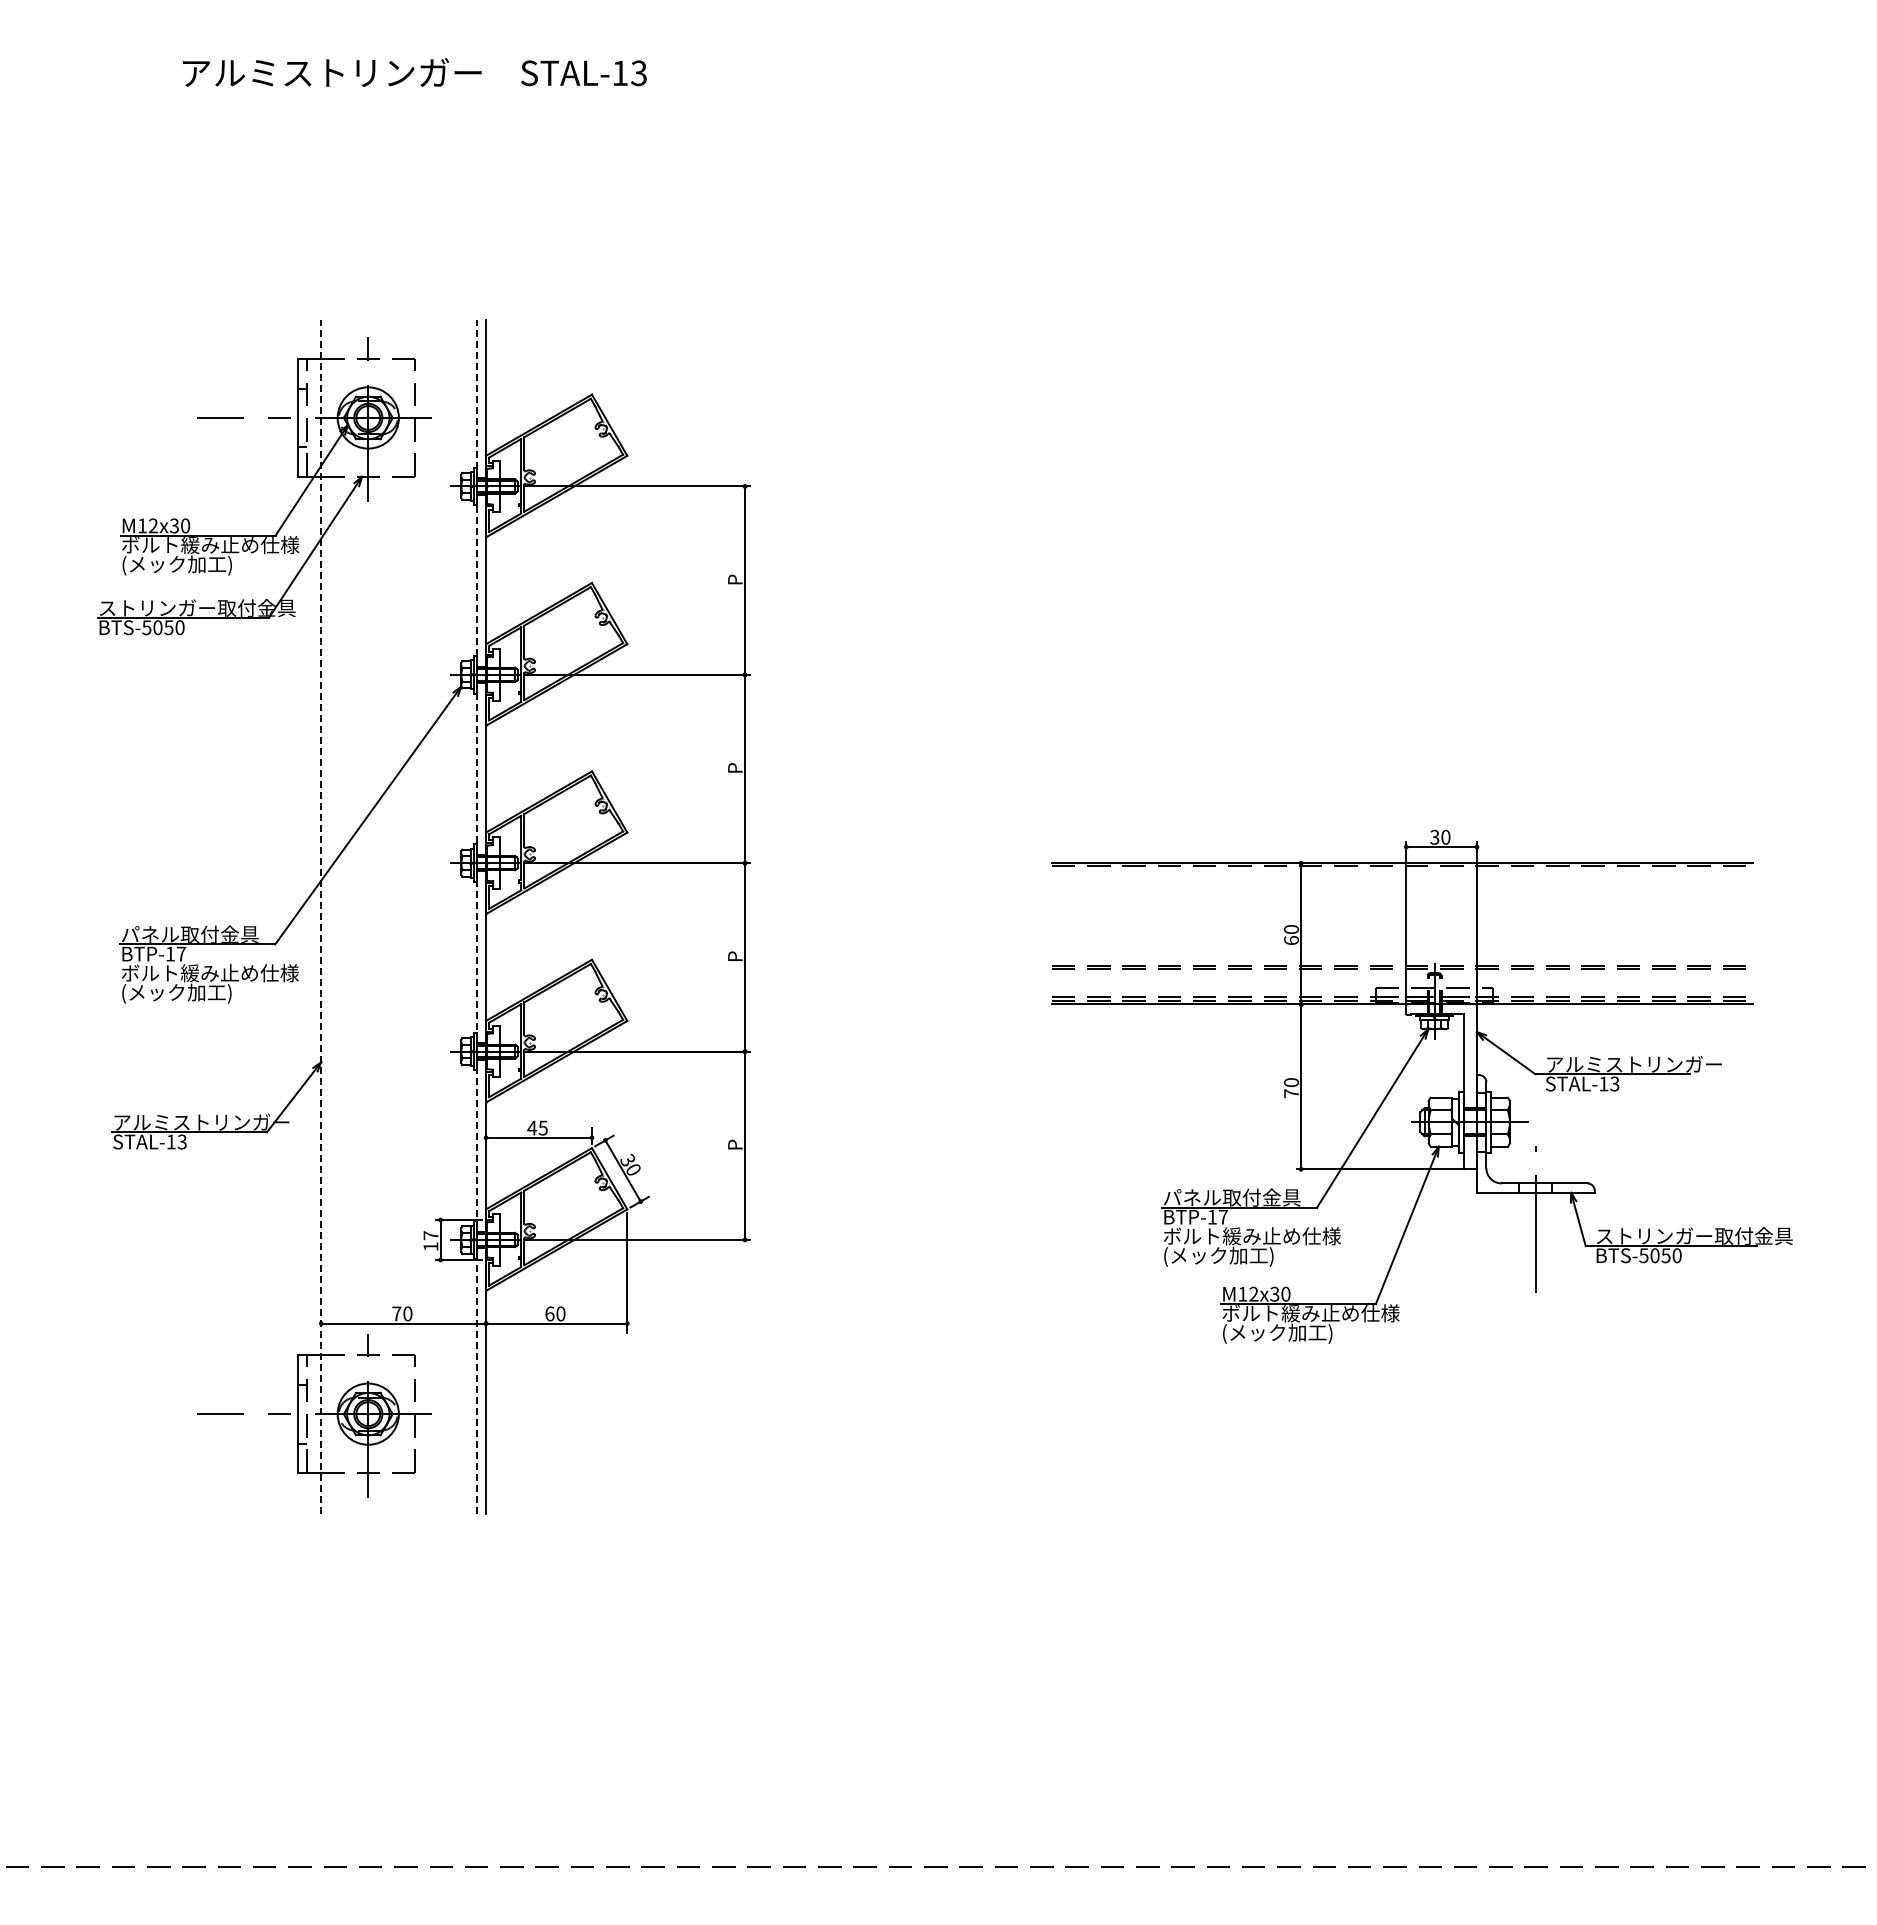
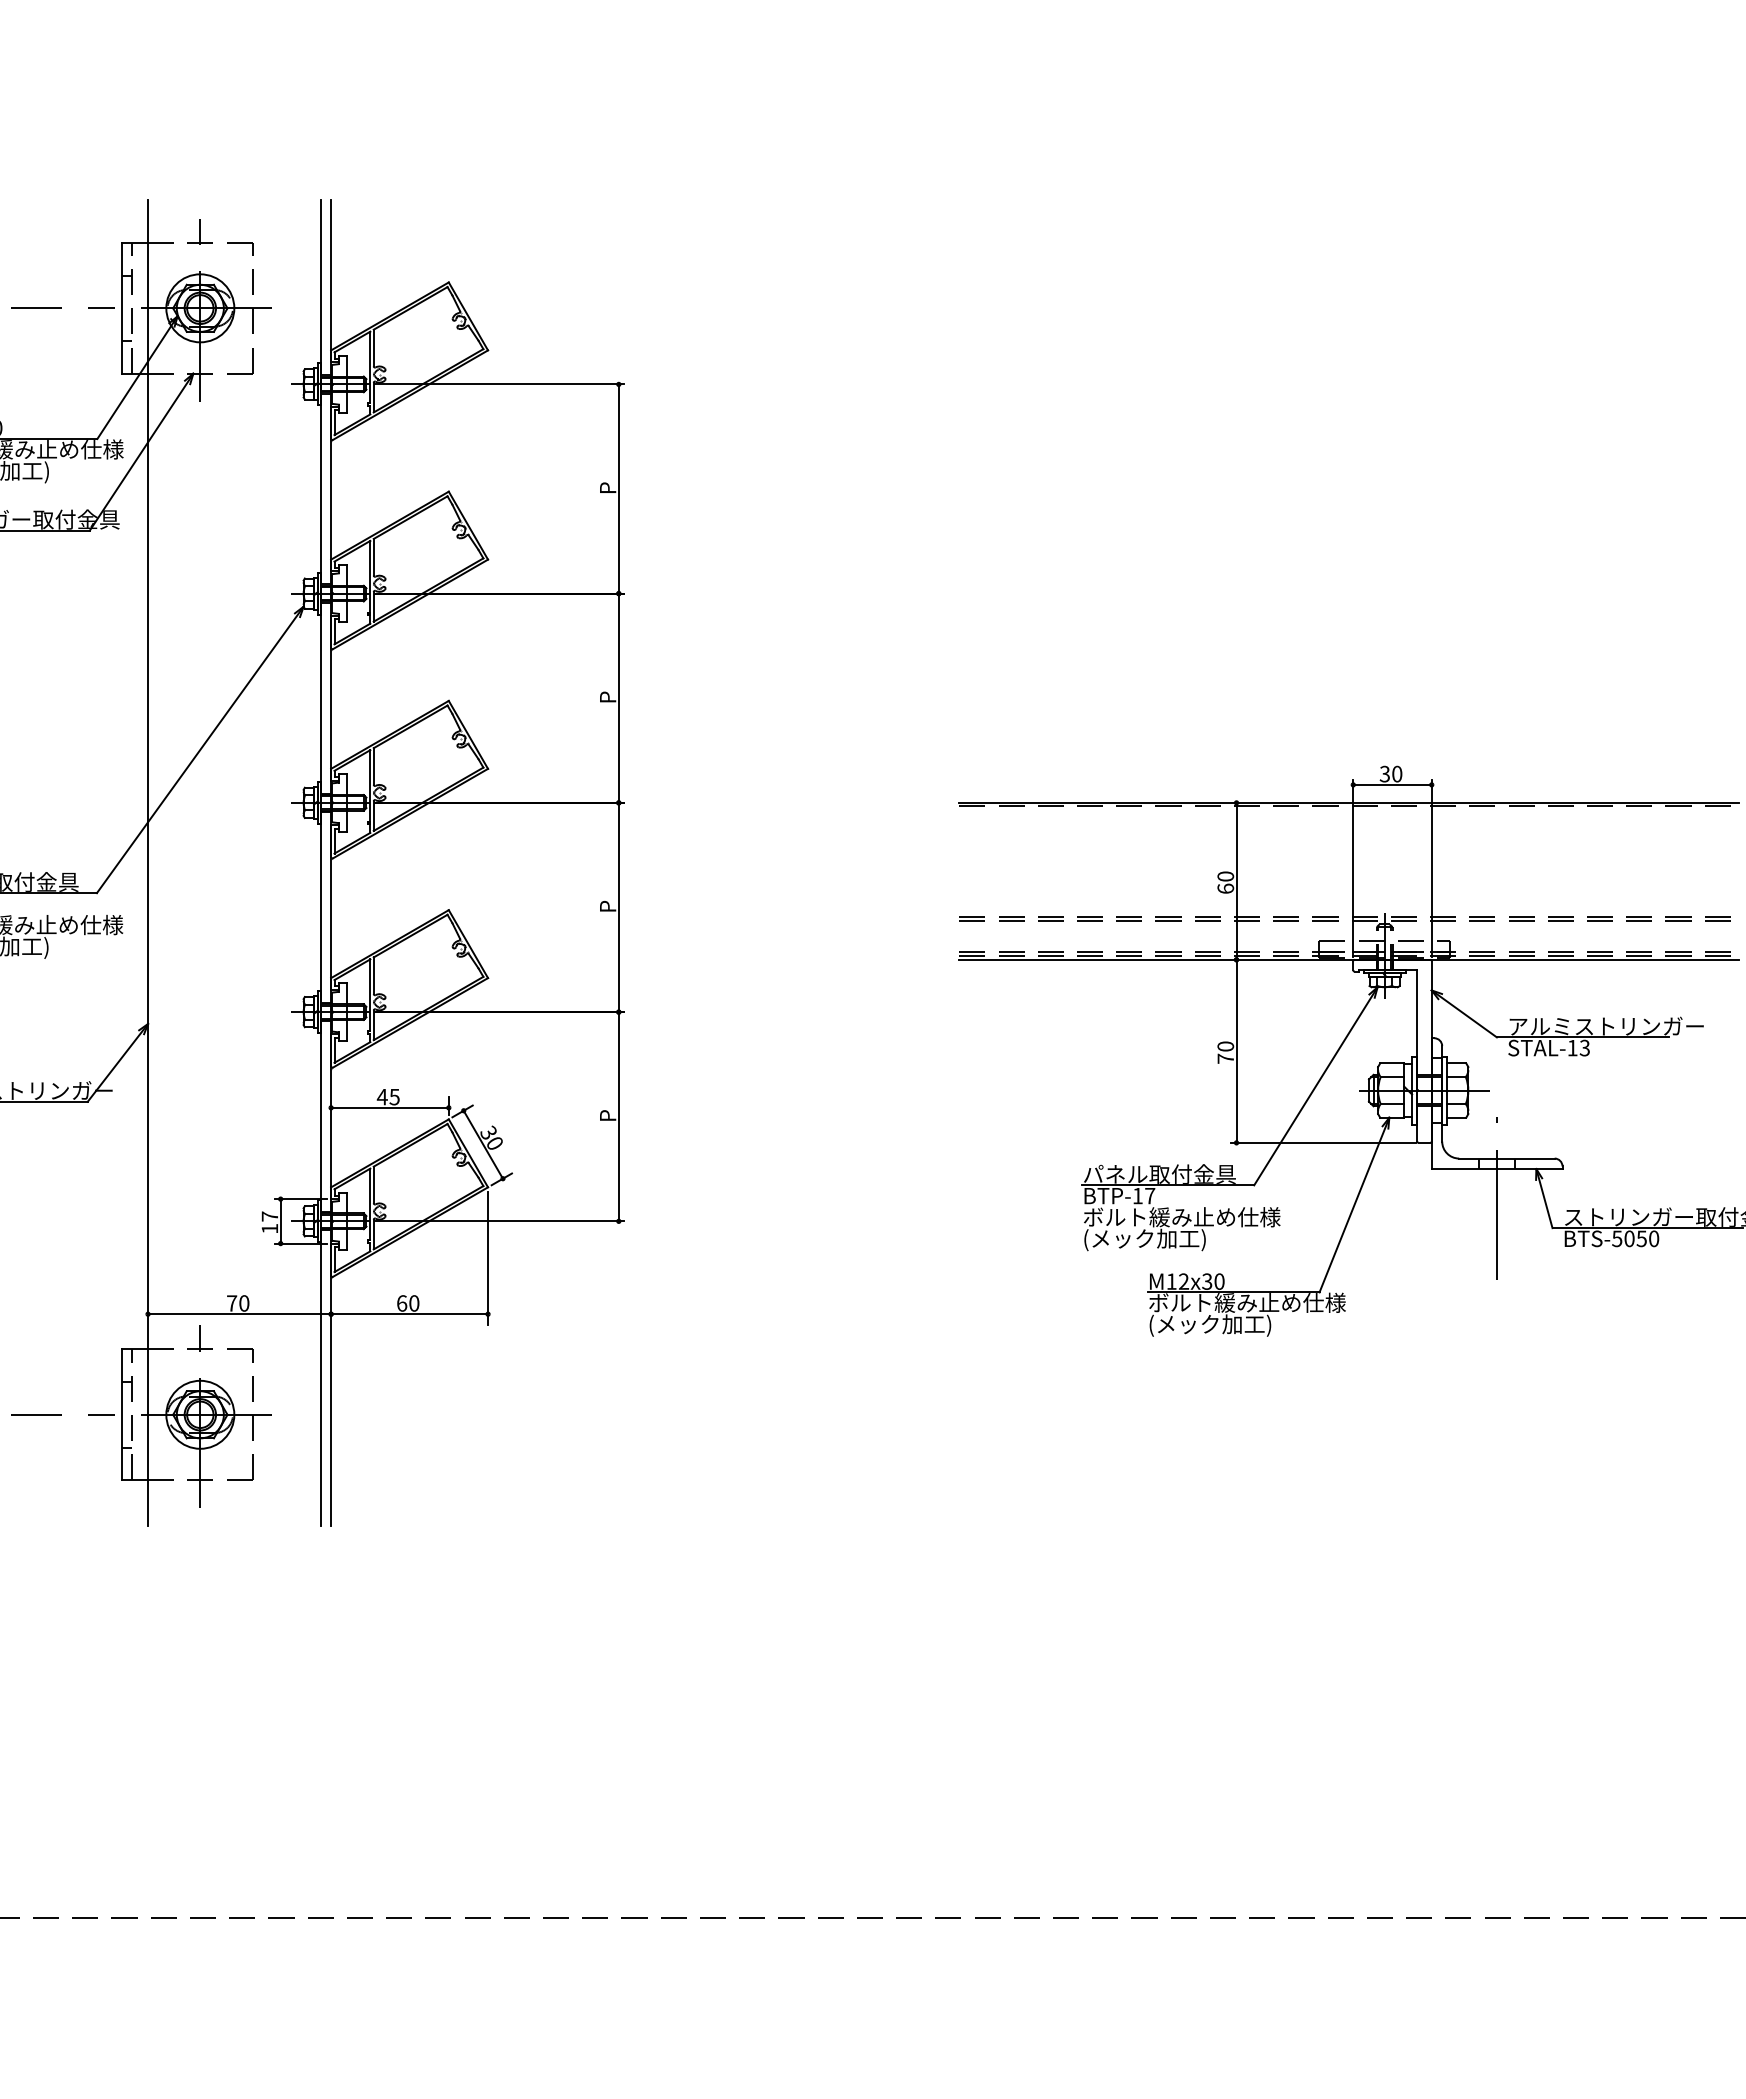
line: (321, 917) -> (148, 863), dashed -> solid
line: (476, 917) -> (320, 863), dashed -> solid

